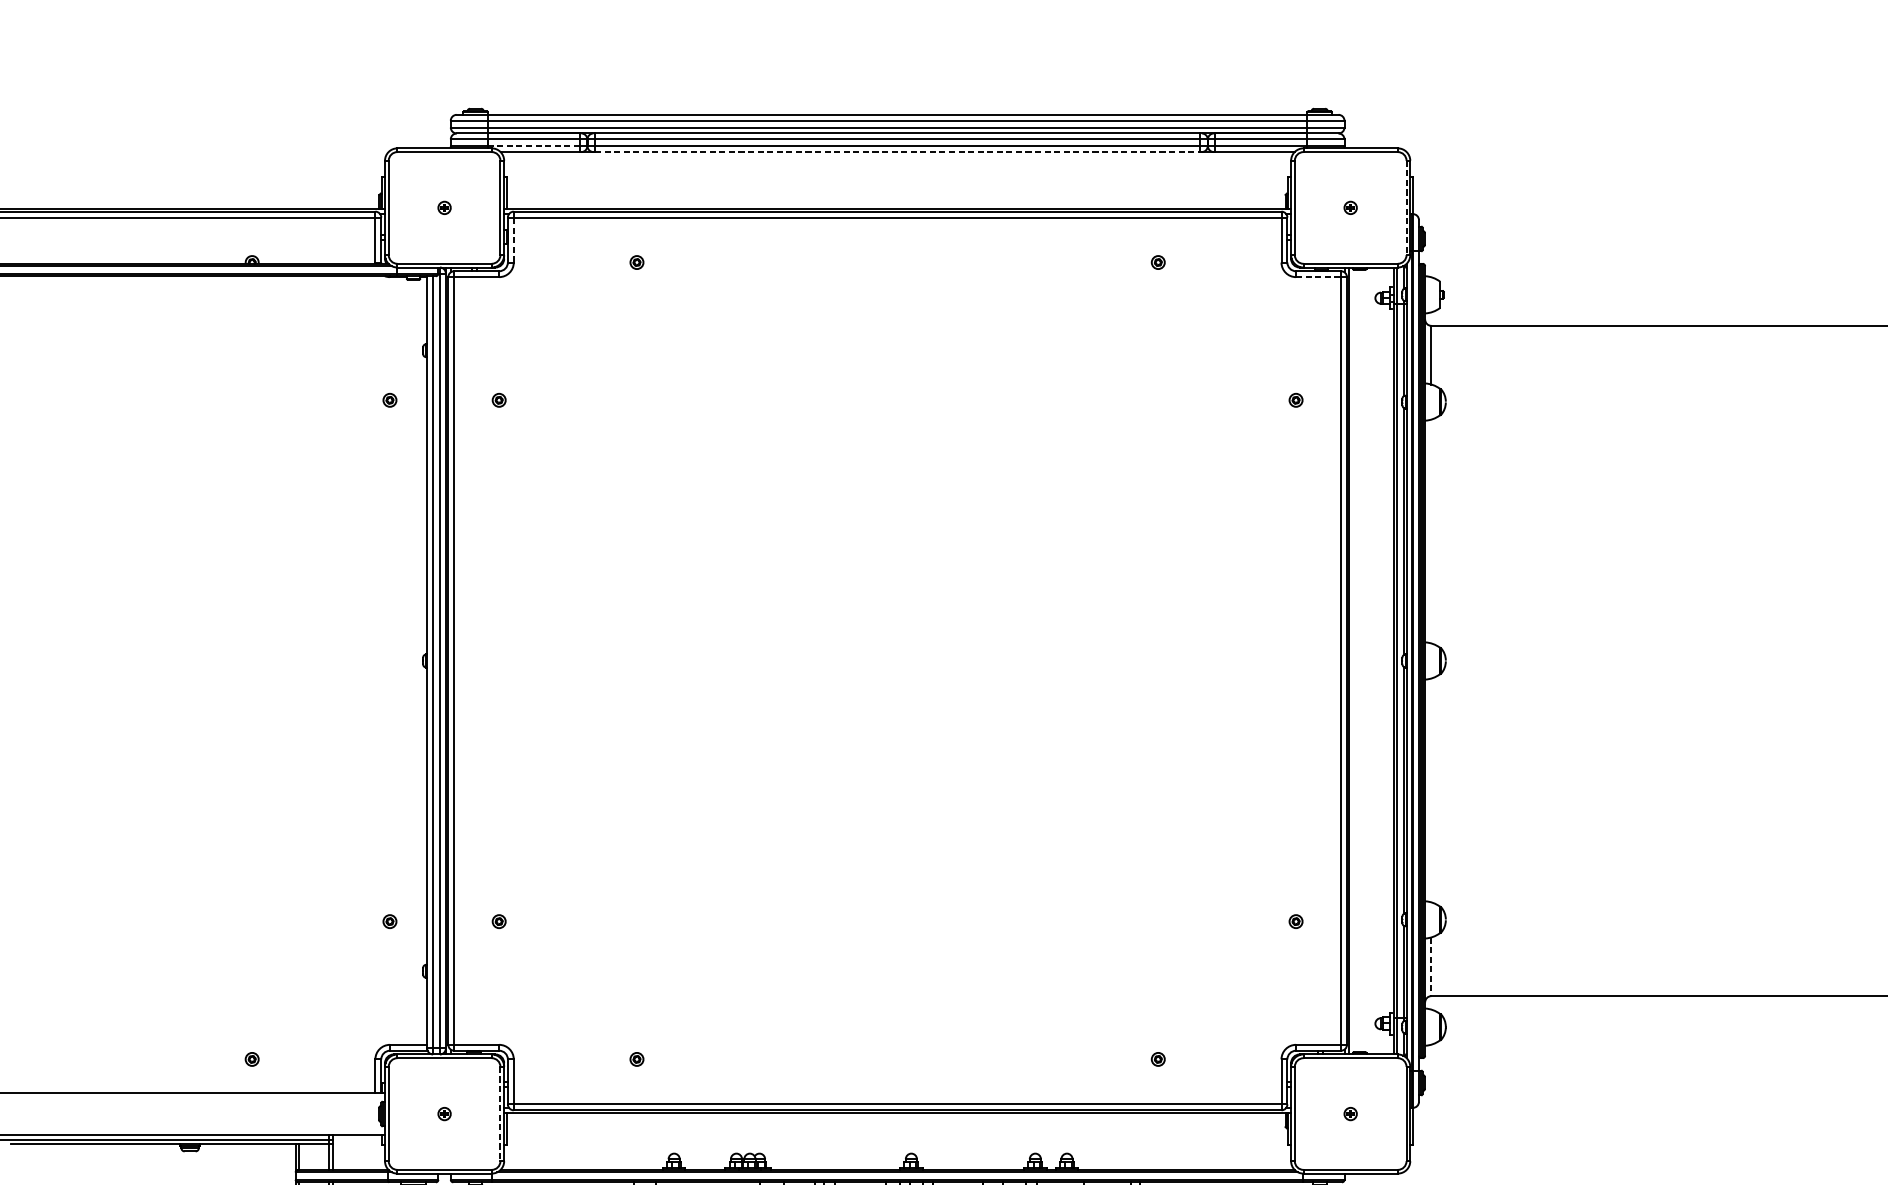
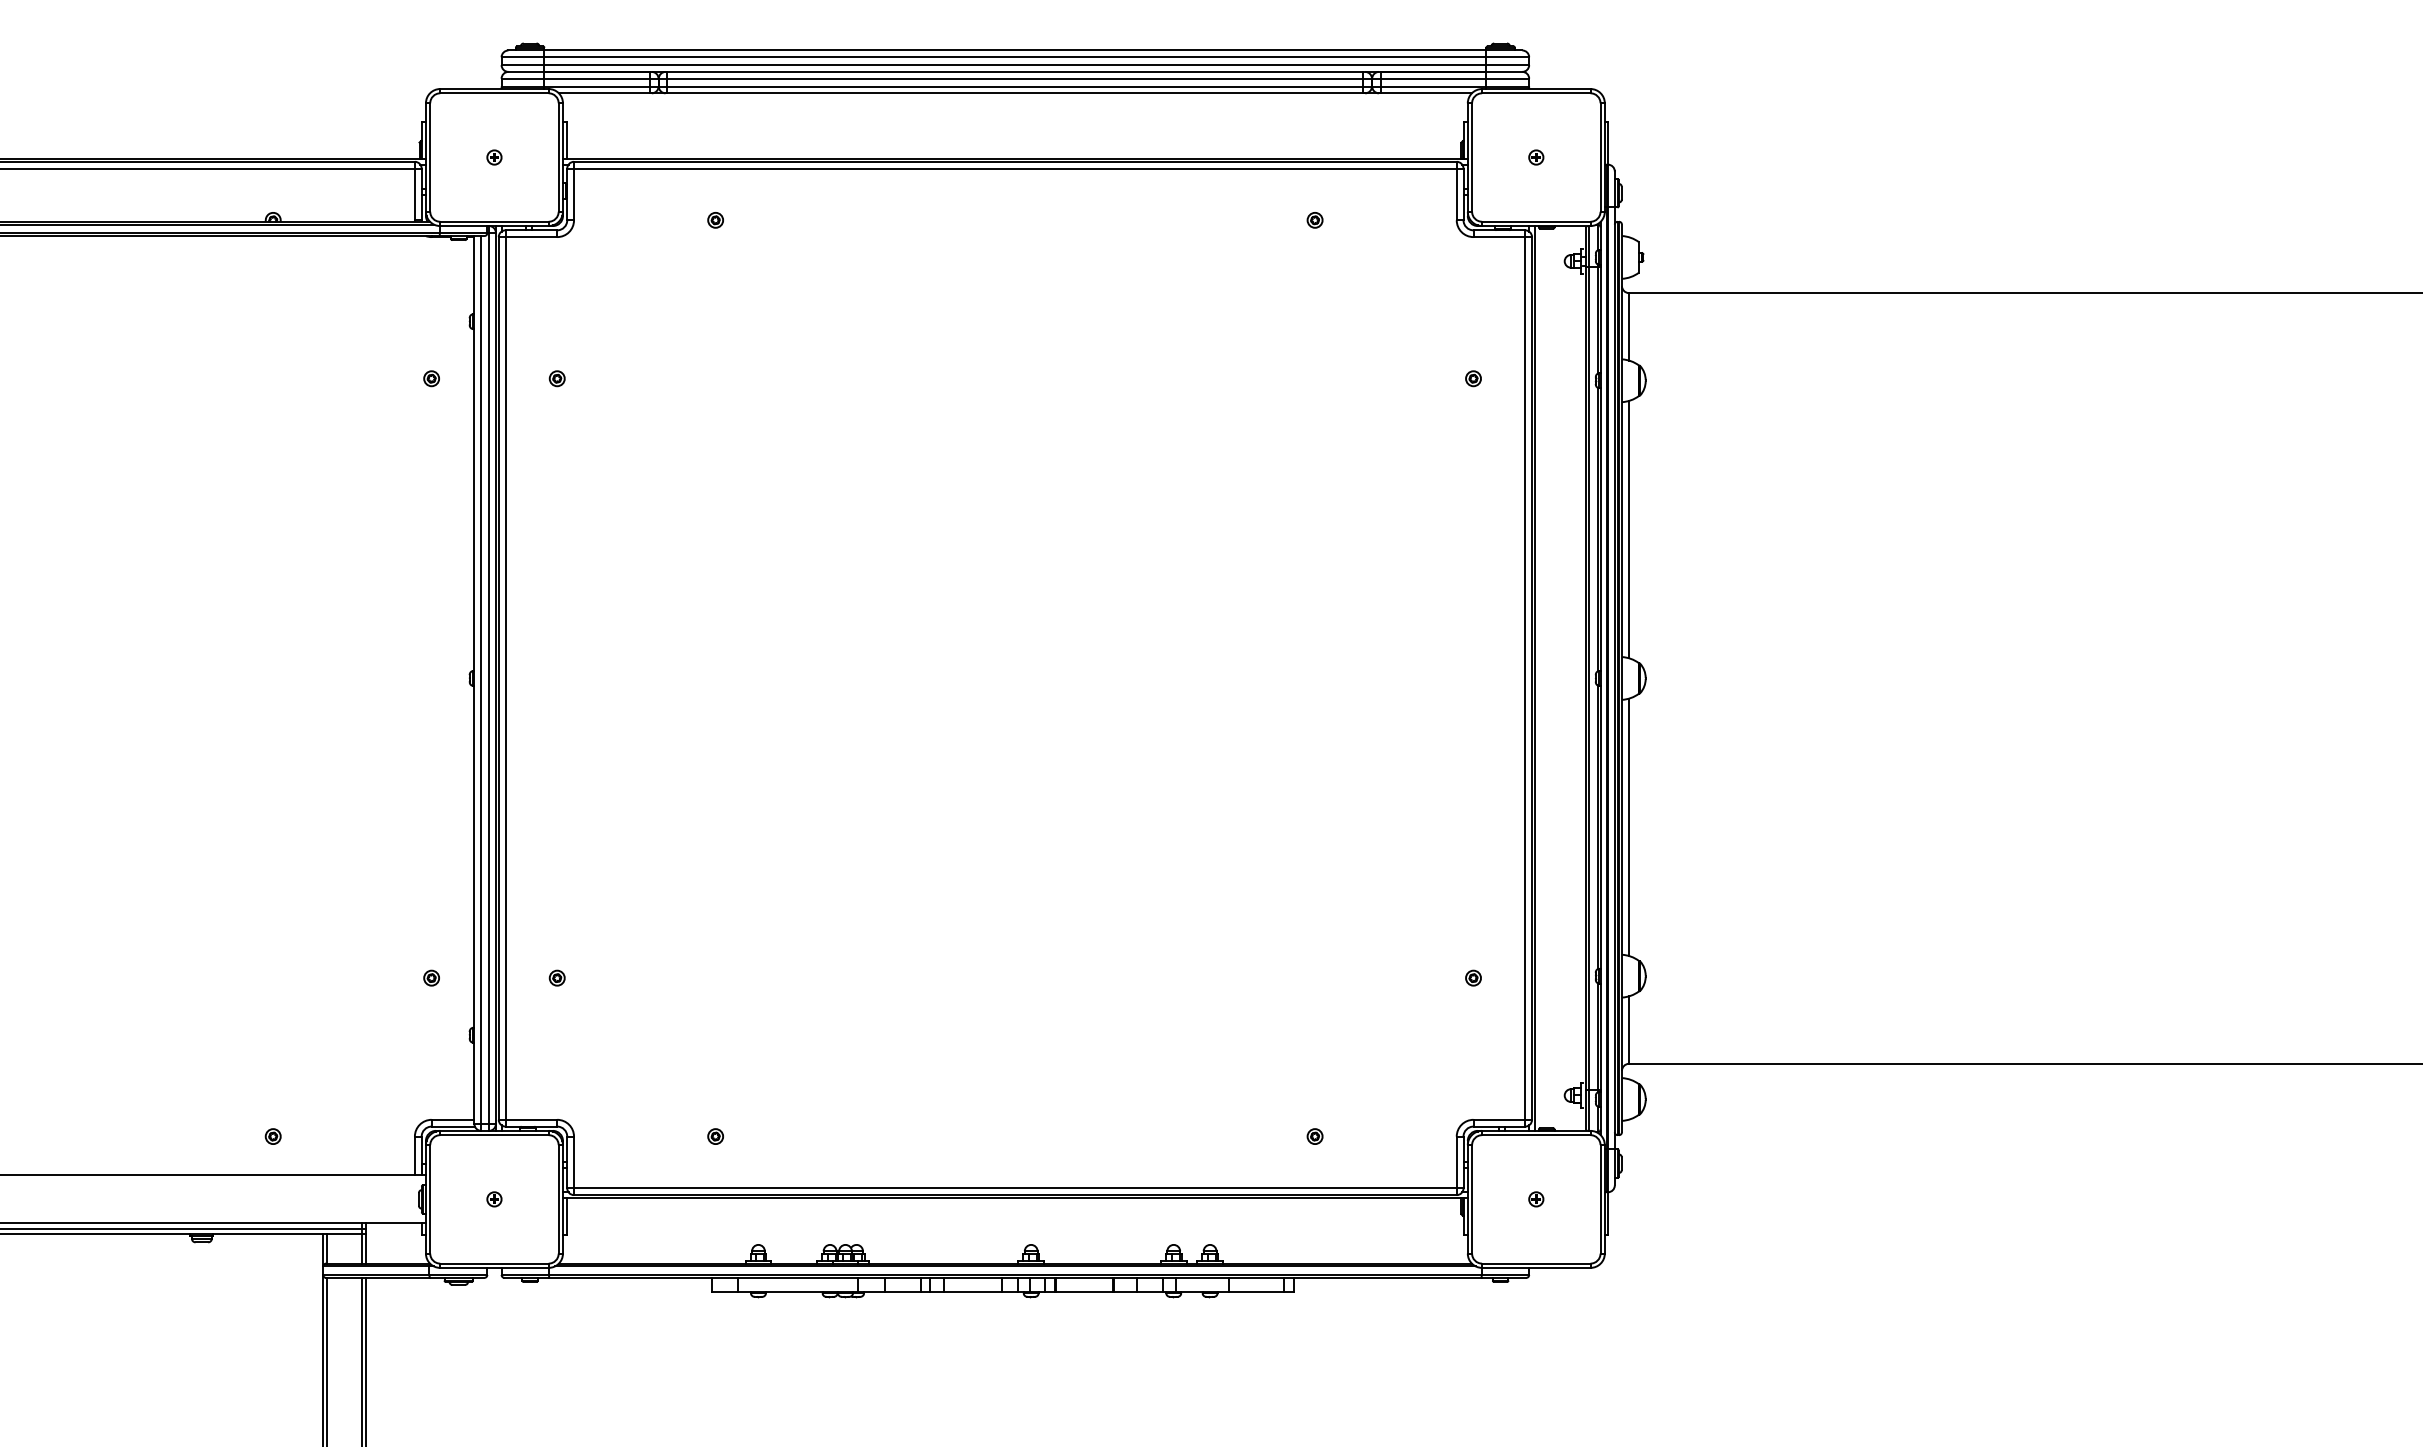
line: (534, 146) -> (597, 86), dashed -> solid
line: (897, 152) -> (1015, 93), dashed -> solid
line: (1406, 208) -> (1600, 158), dashed -> solid
line: (514, 240) -> (574, 194), dashed -> solid
line: (1318, 277) -> (1499, 237), dashed -> solid
line: (1431, 531) -> (1629, 529), added
line: (1431, 789) -> (1629, 826), added
line: (1431, 967) -> (1629, 1030), dashed -> solid
line: (500, 1114) -> (558, 1199), dashed -> solid

